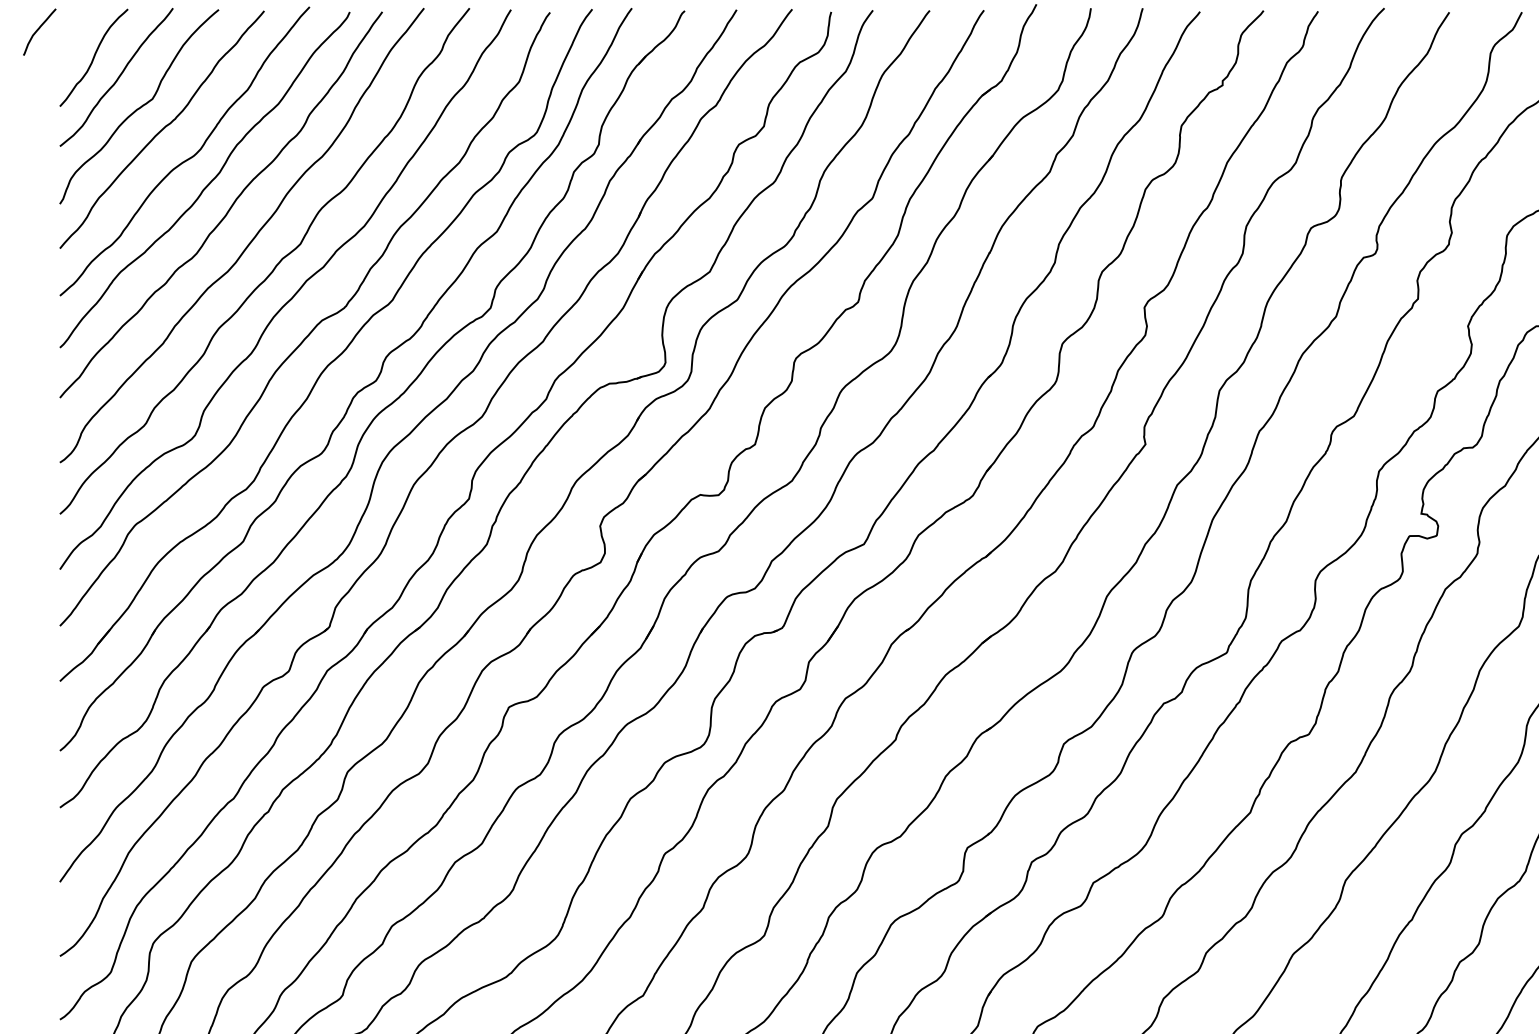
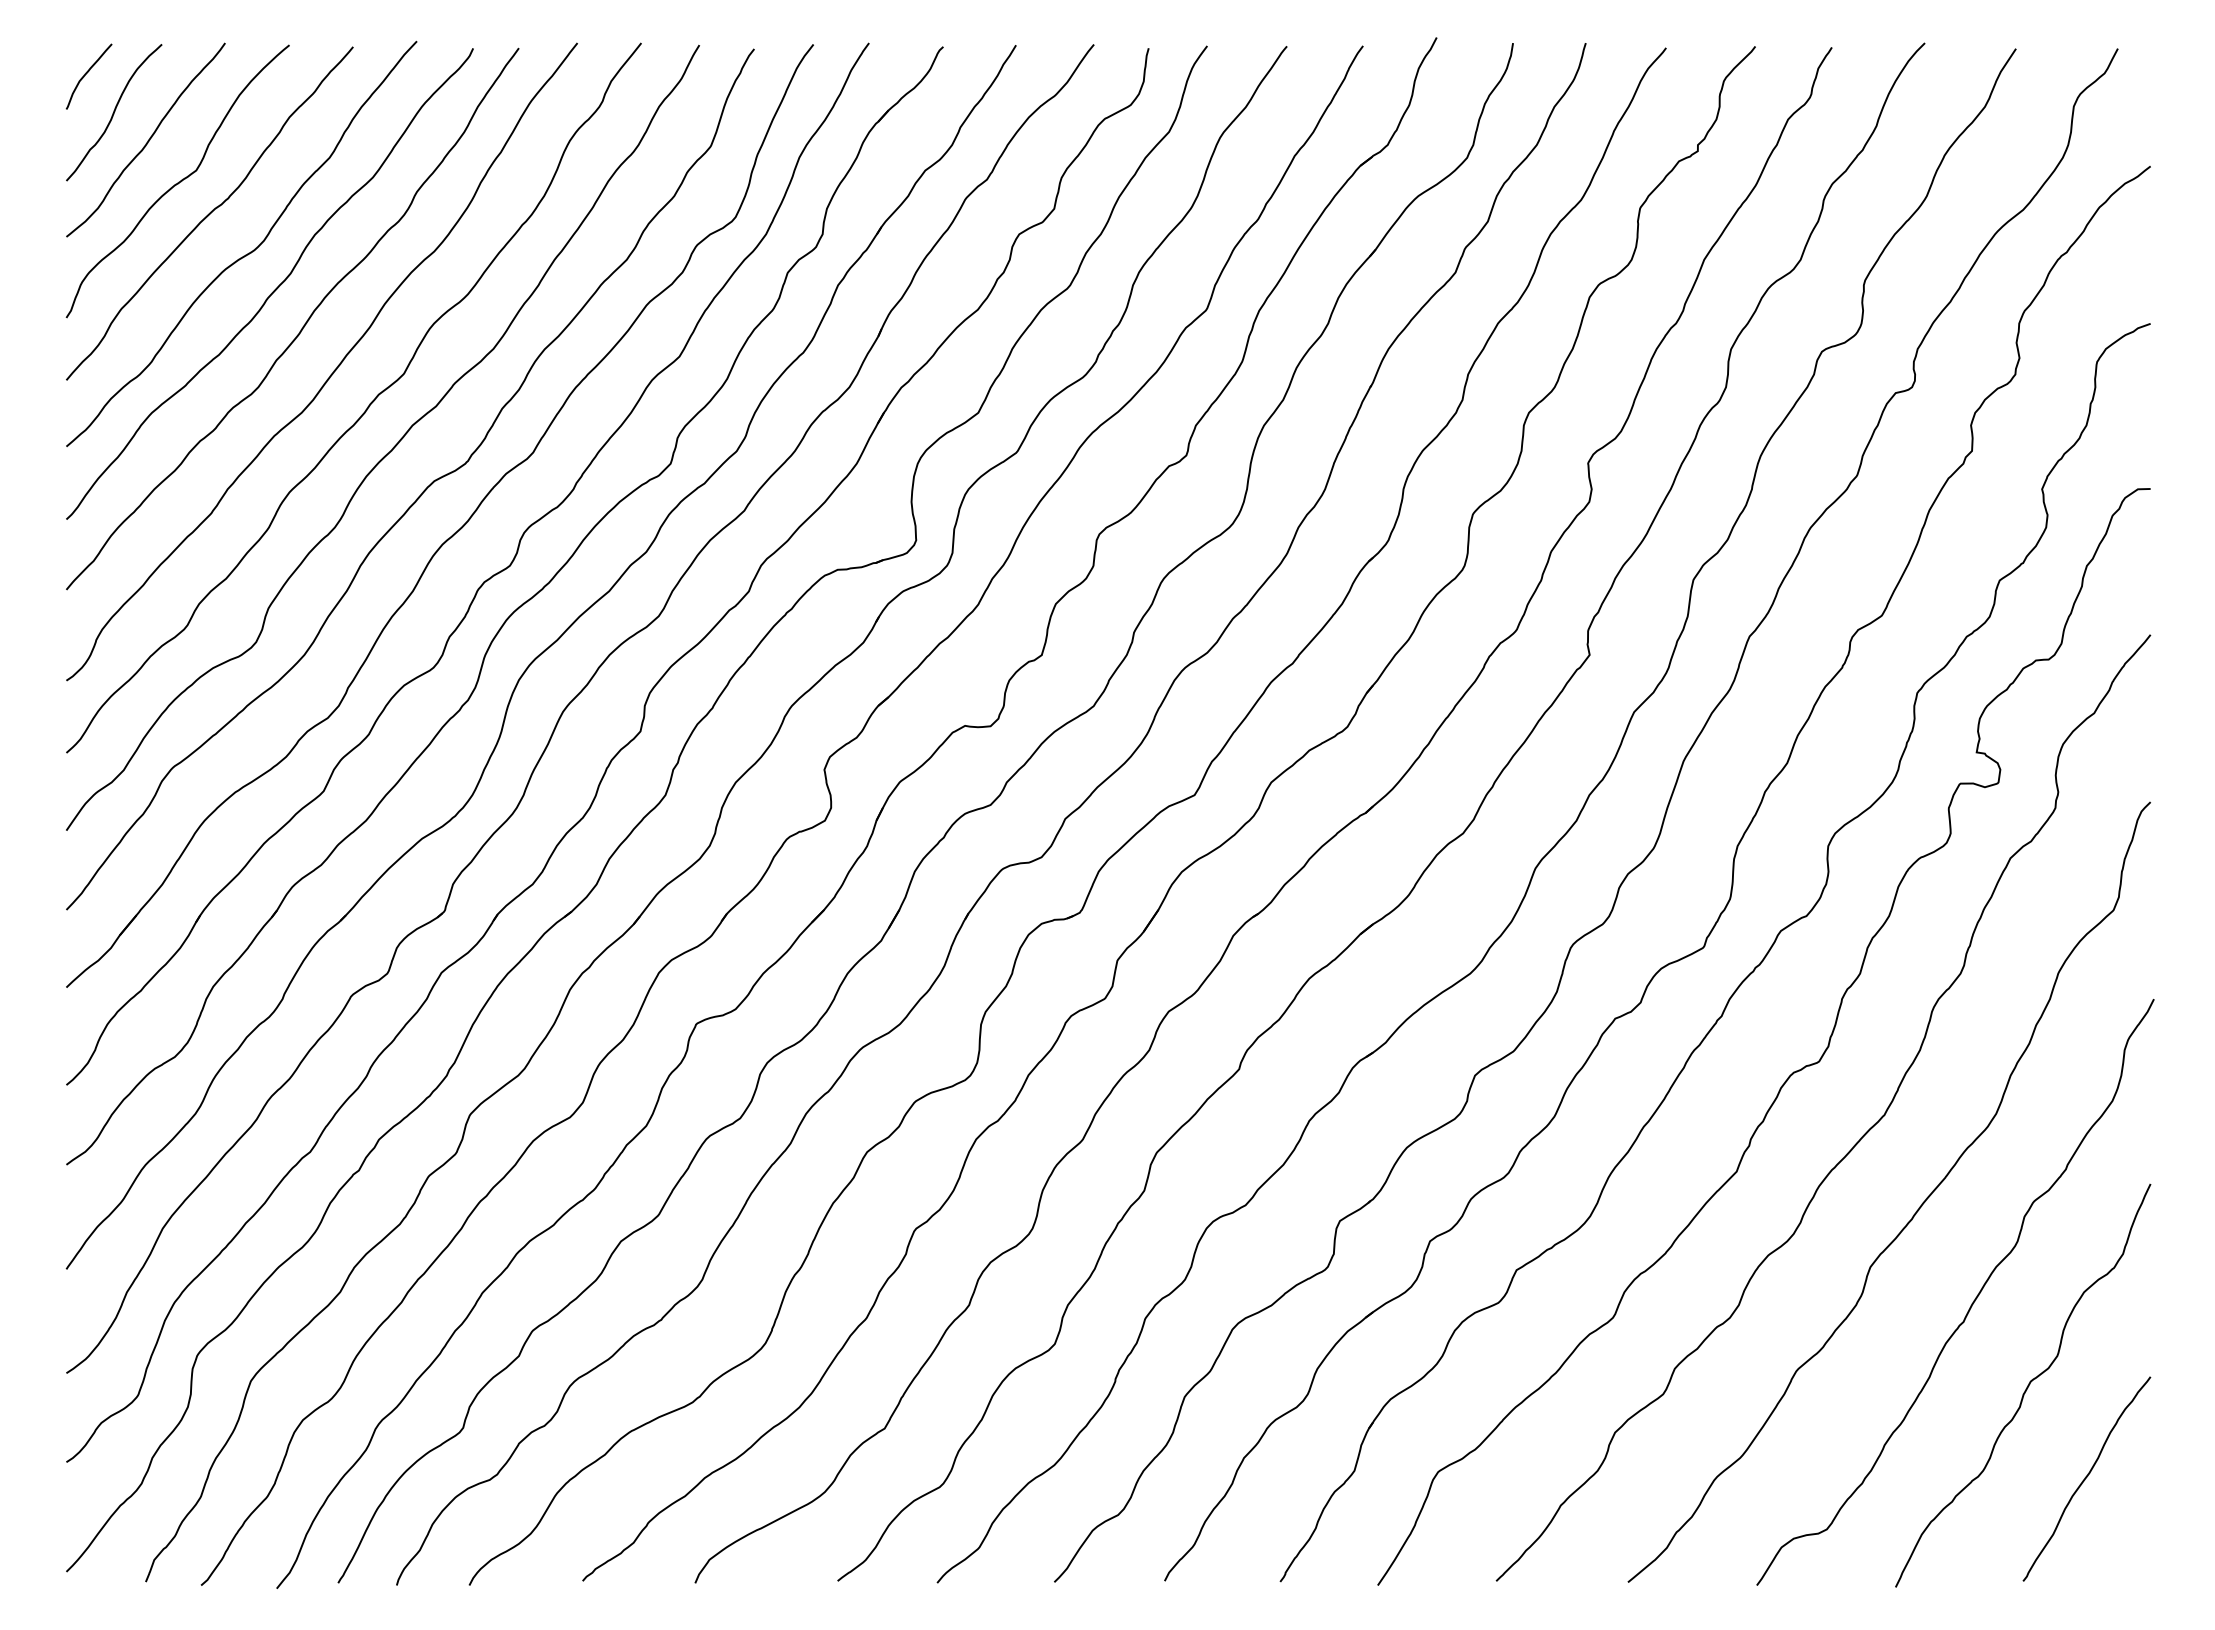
curve: (37, 30) -> (86, 74), moved

